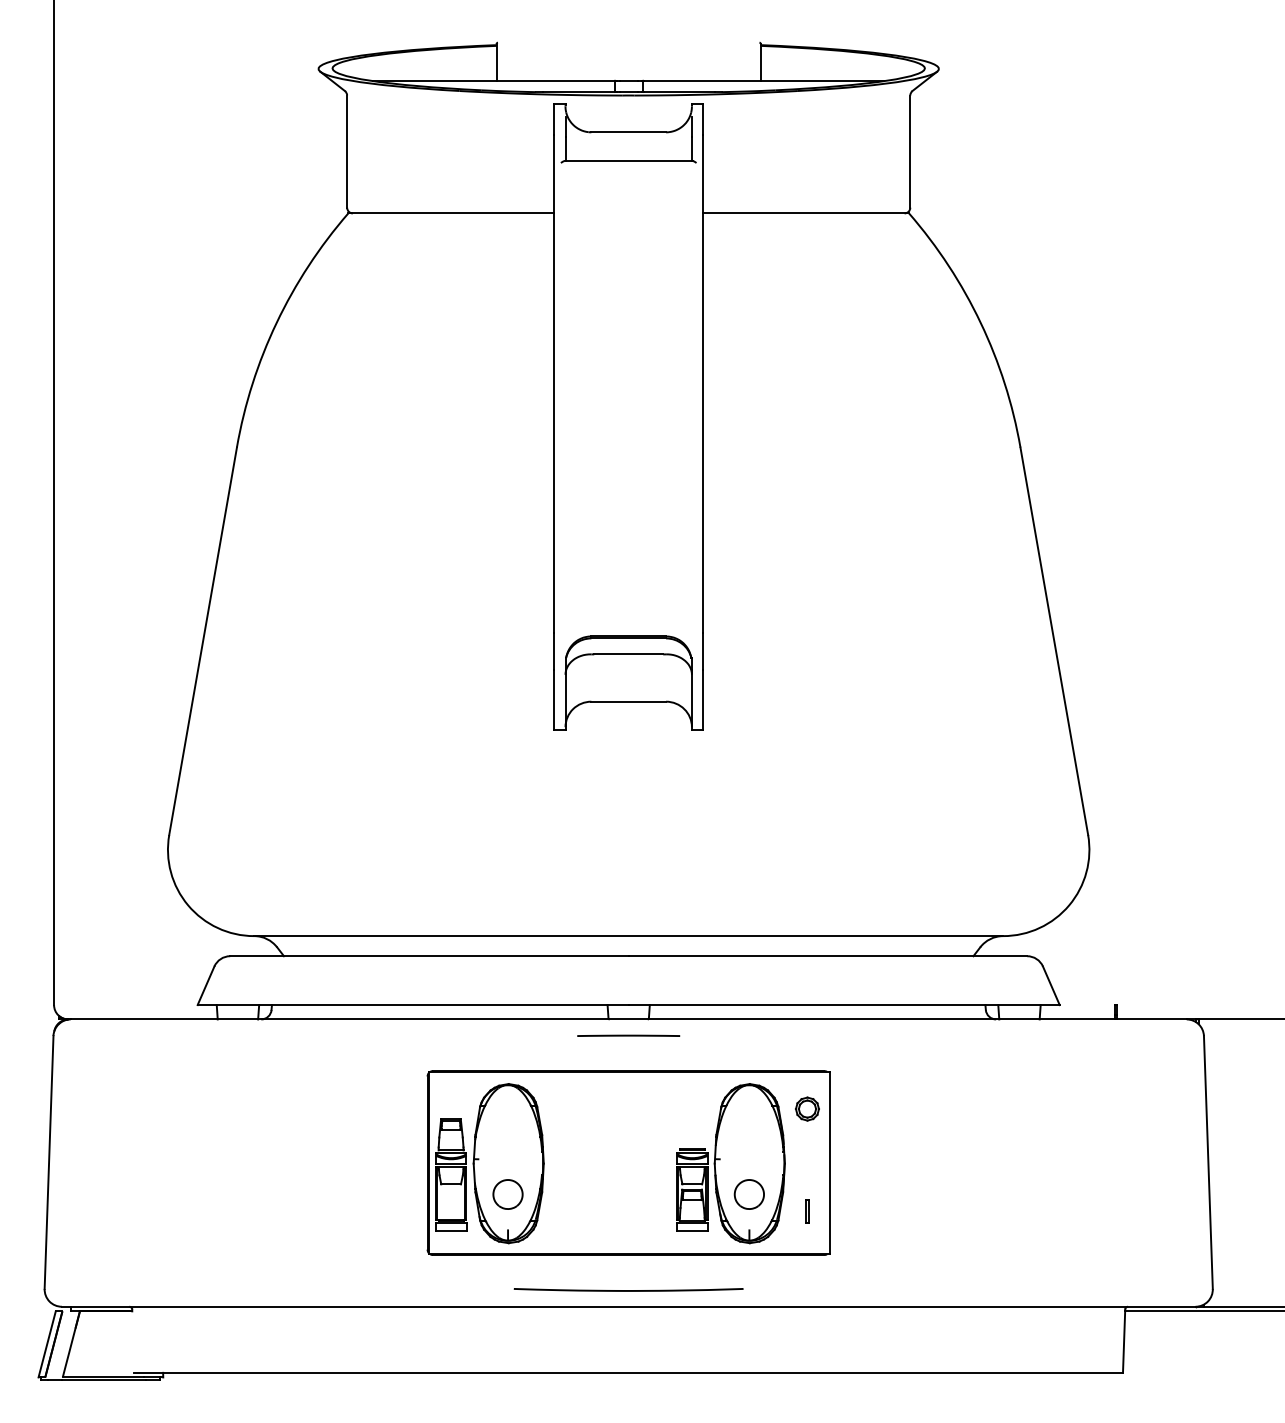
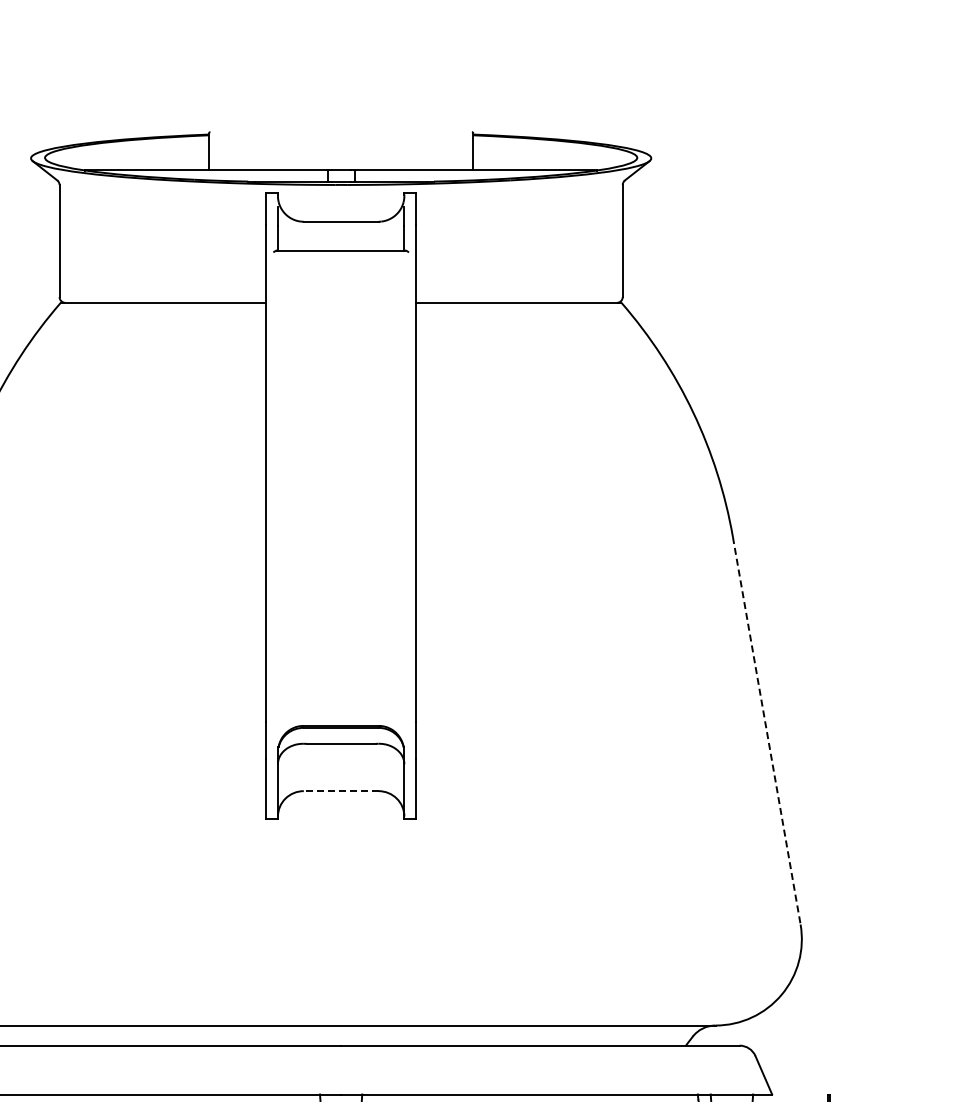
line: (1054, 641) -> (766, 730), solid -> dashed
line: (628, 701) -> (340, 790), solid -> dashed

